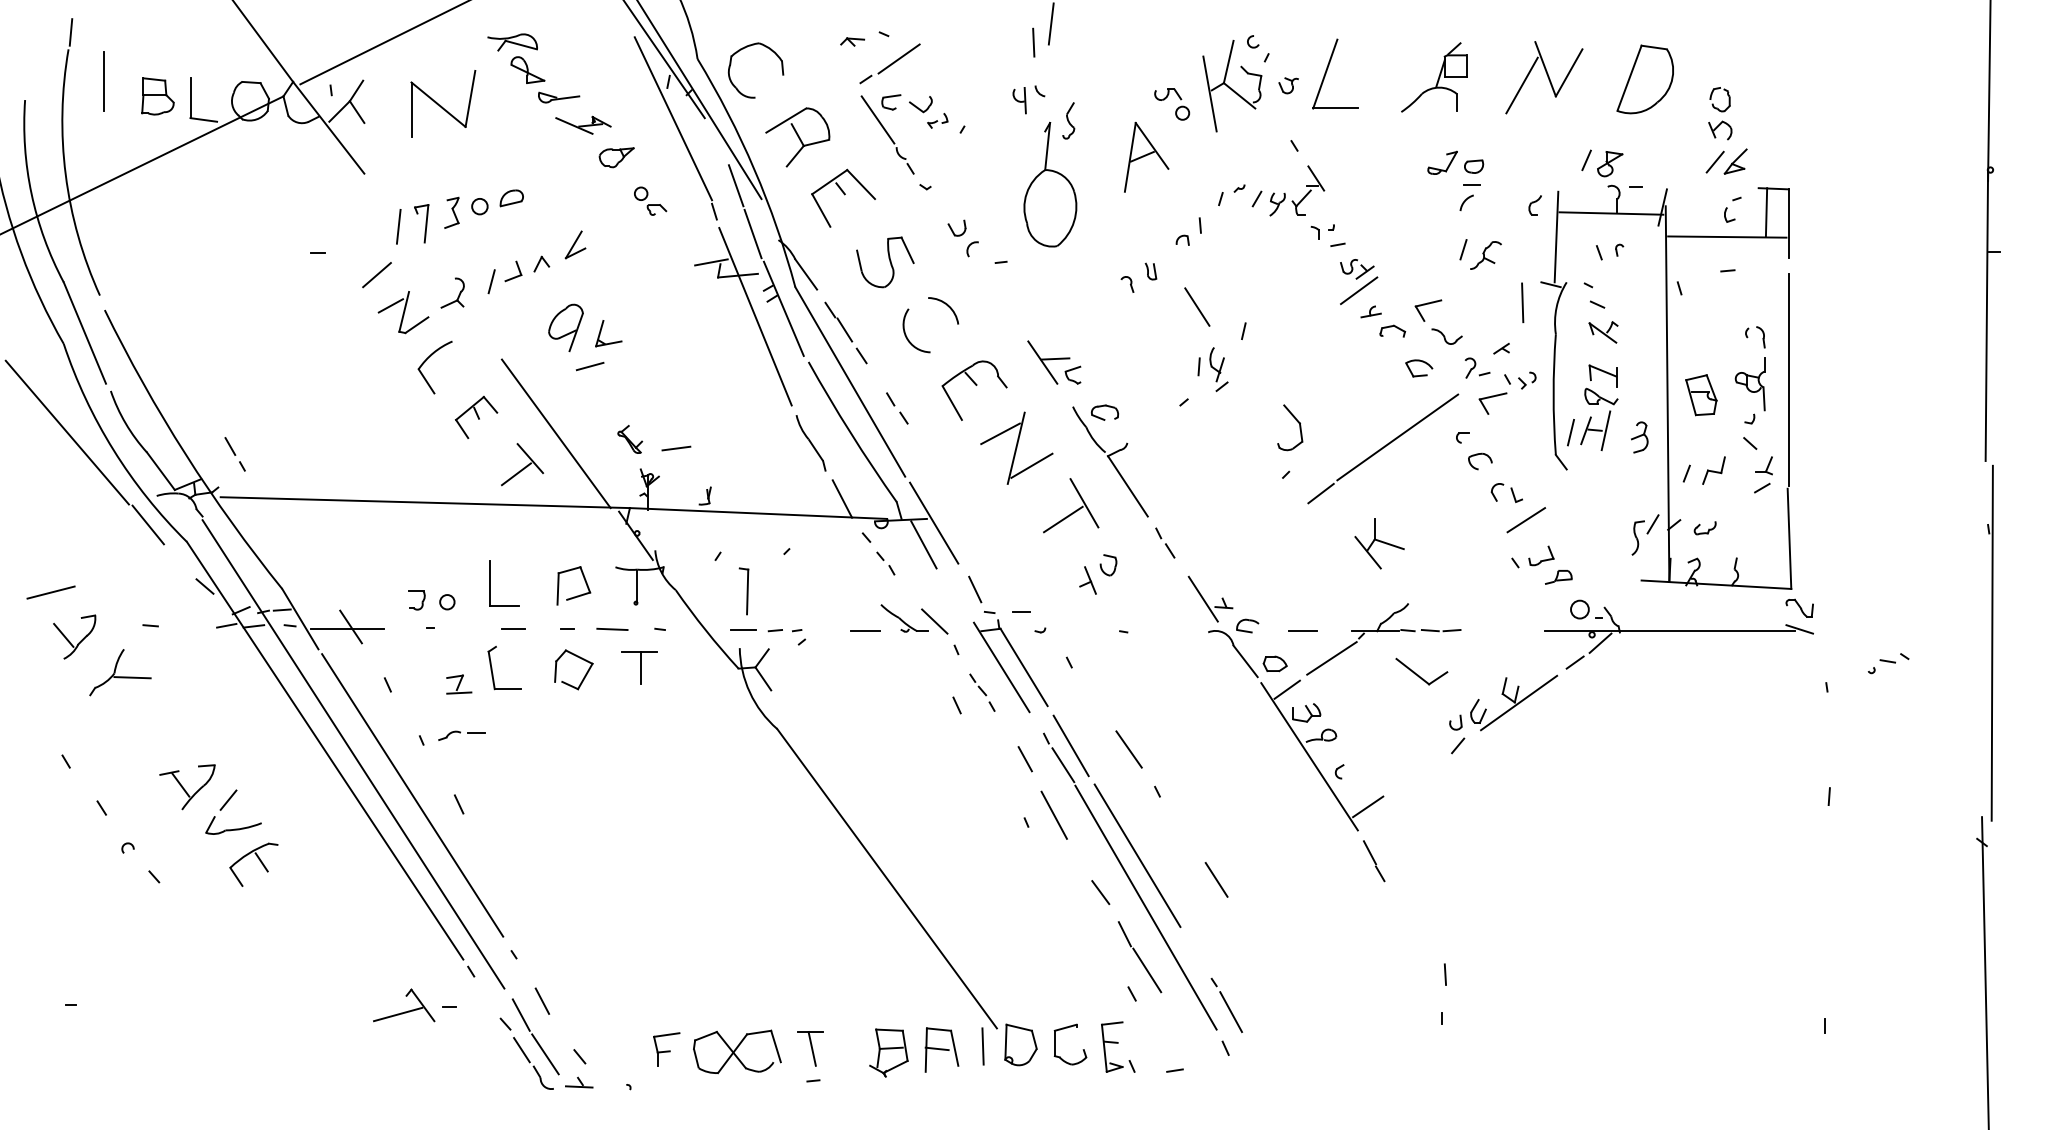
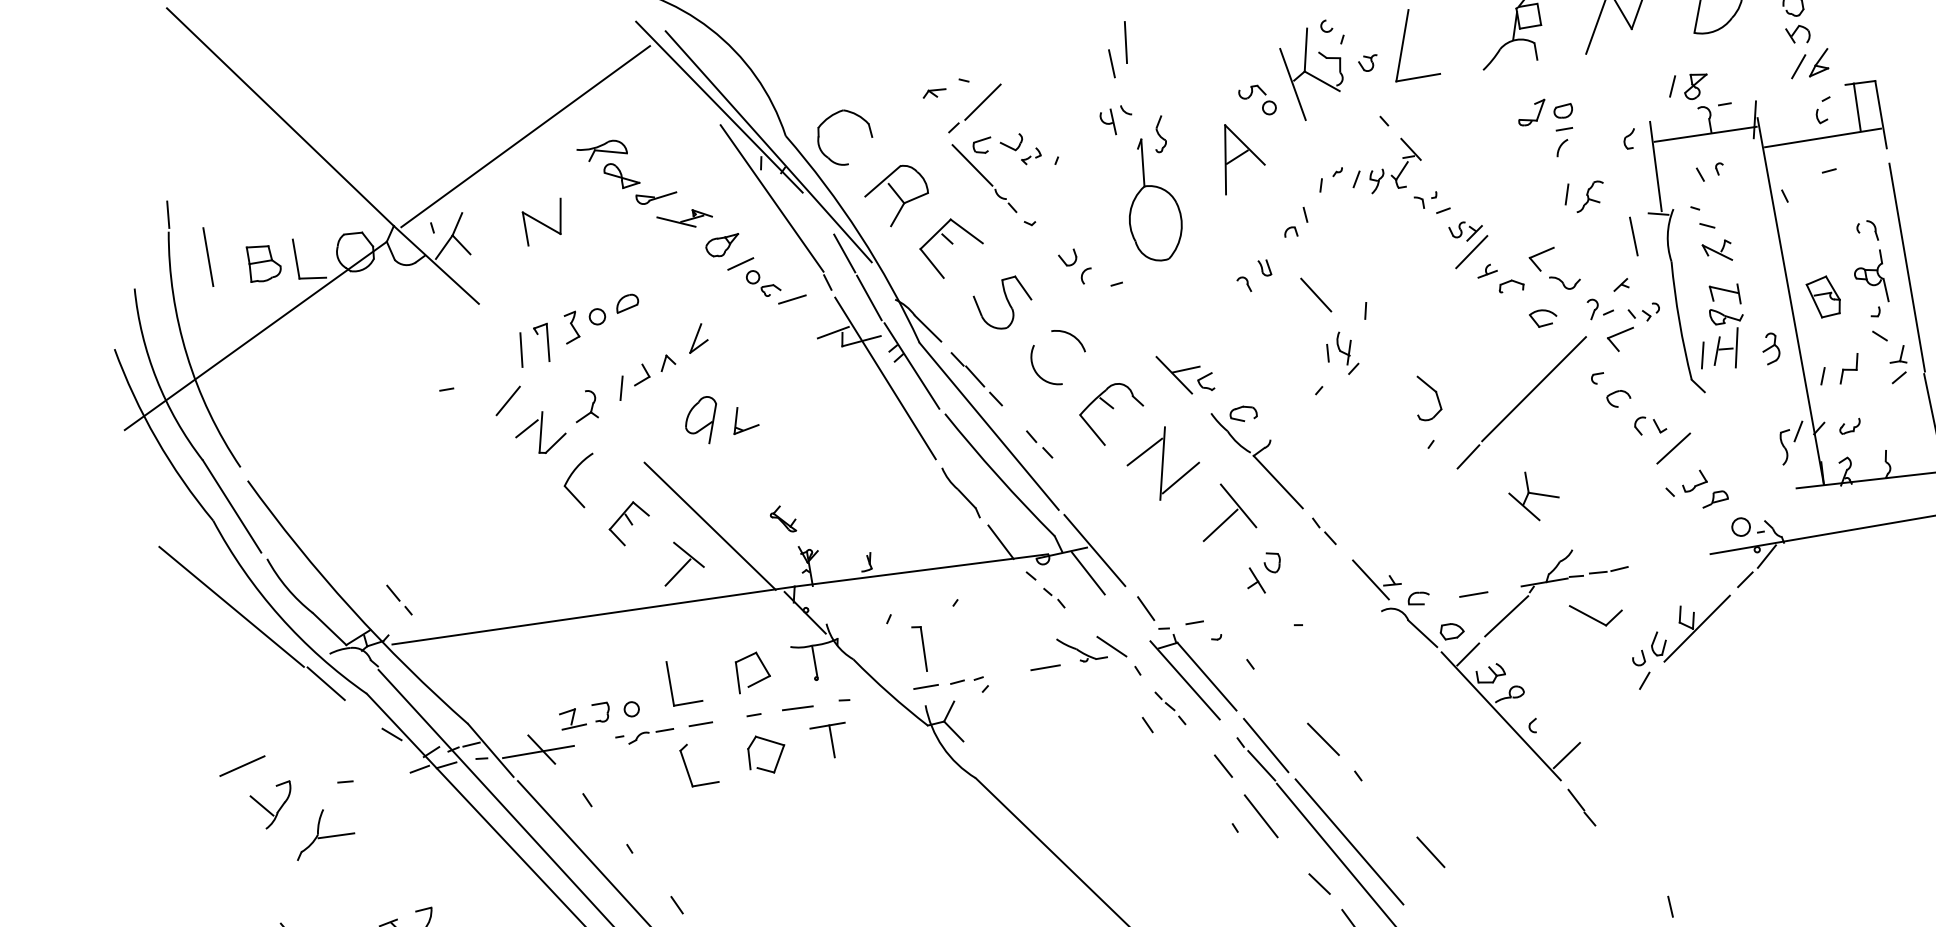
part: (443, 103) -> (544, 221), size x0.62
line: (589, 366) -> (740, 264), moved
line: (676, 448) -> (792, 299), moved
part: (459, 684) -> (573, 718), moved
part: (461, 735) -> (650, 735), moved

